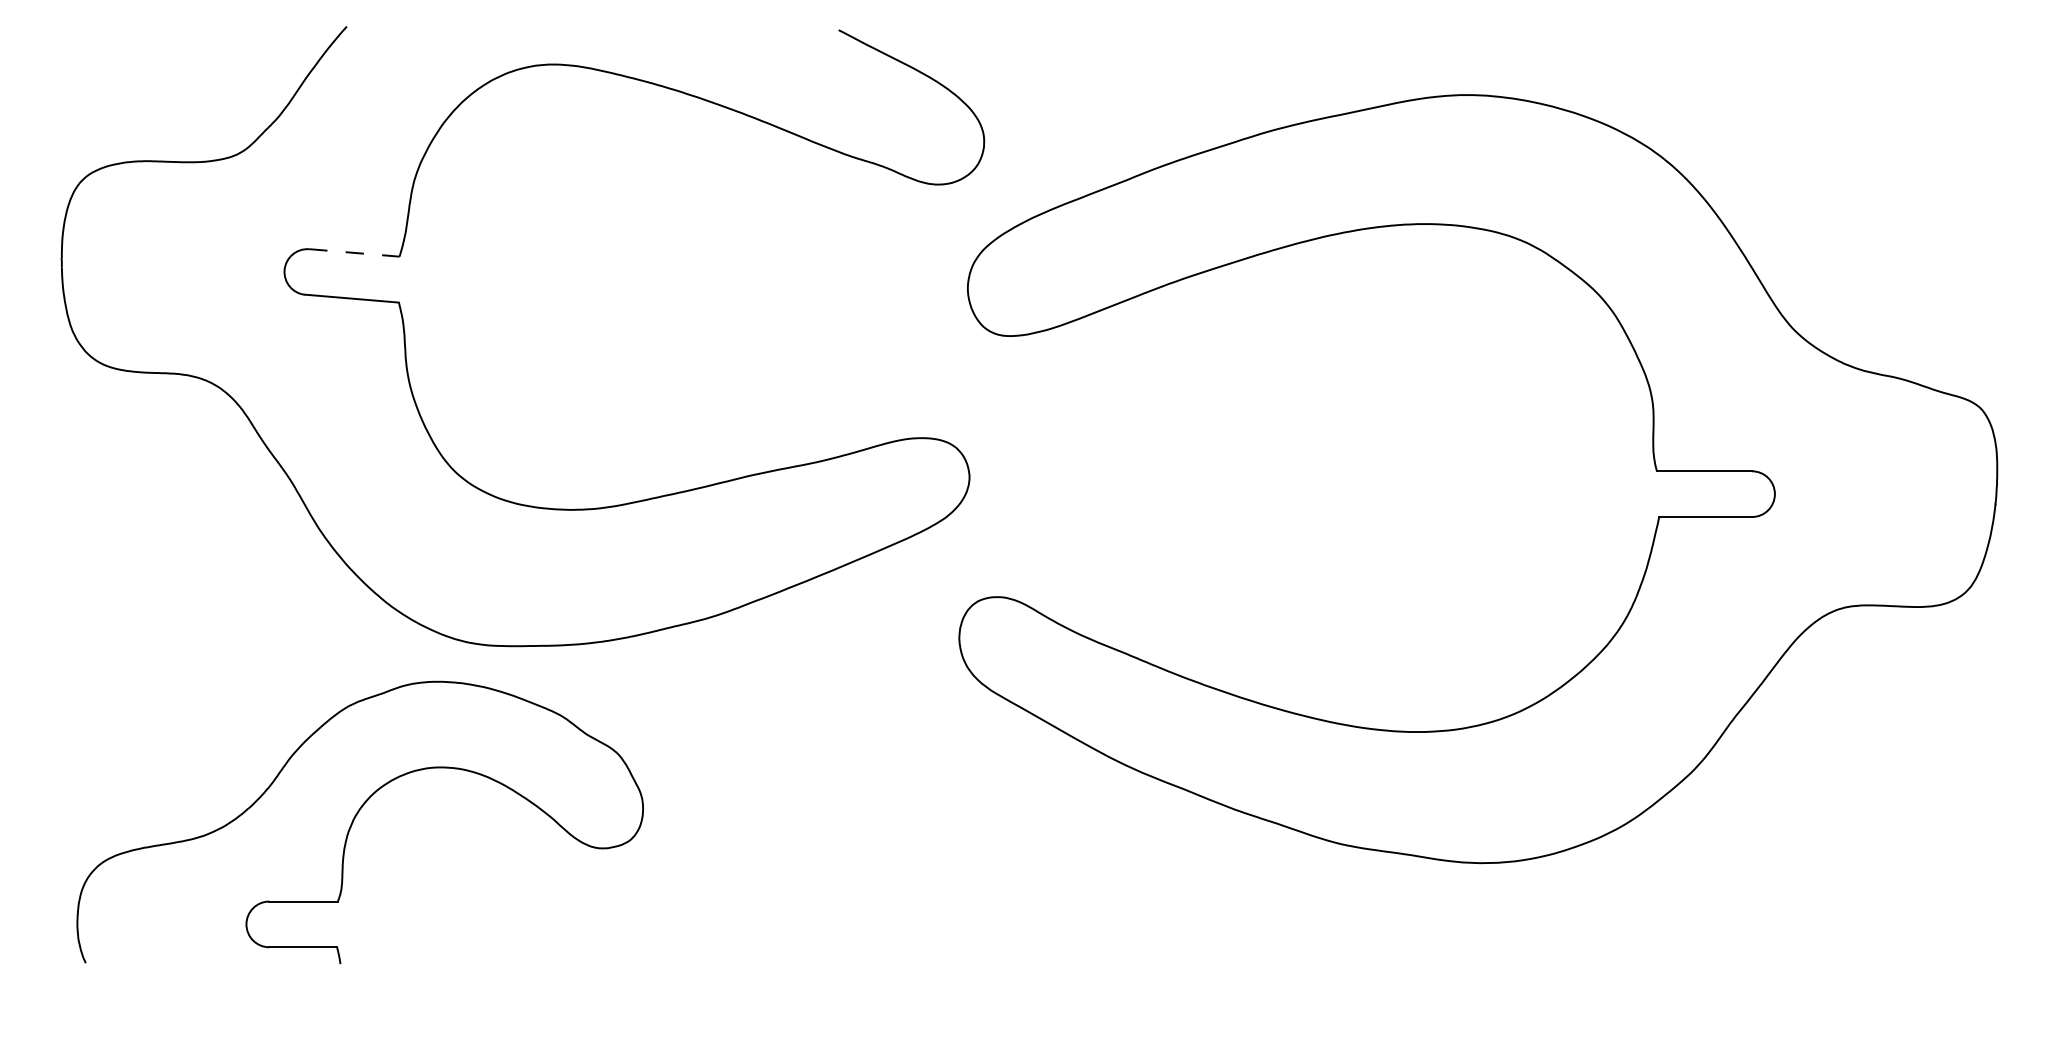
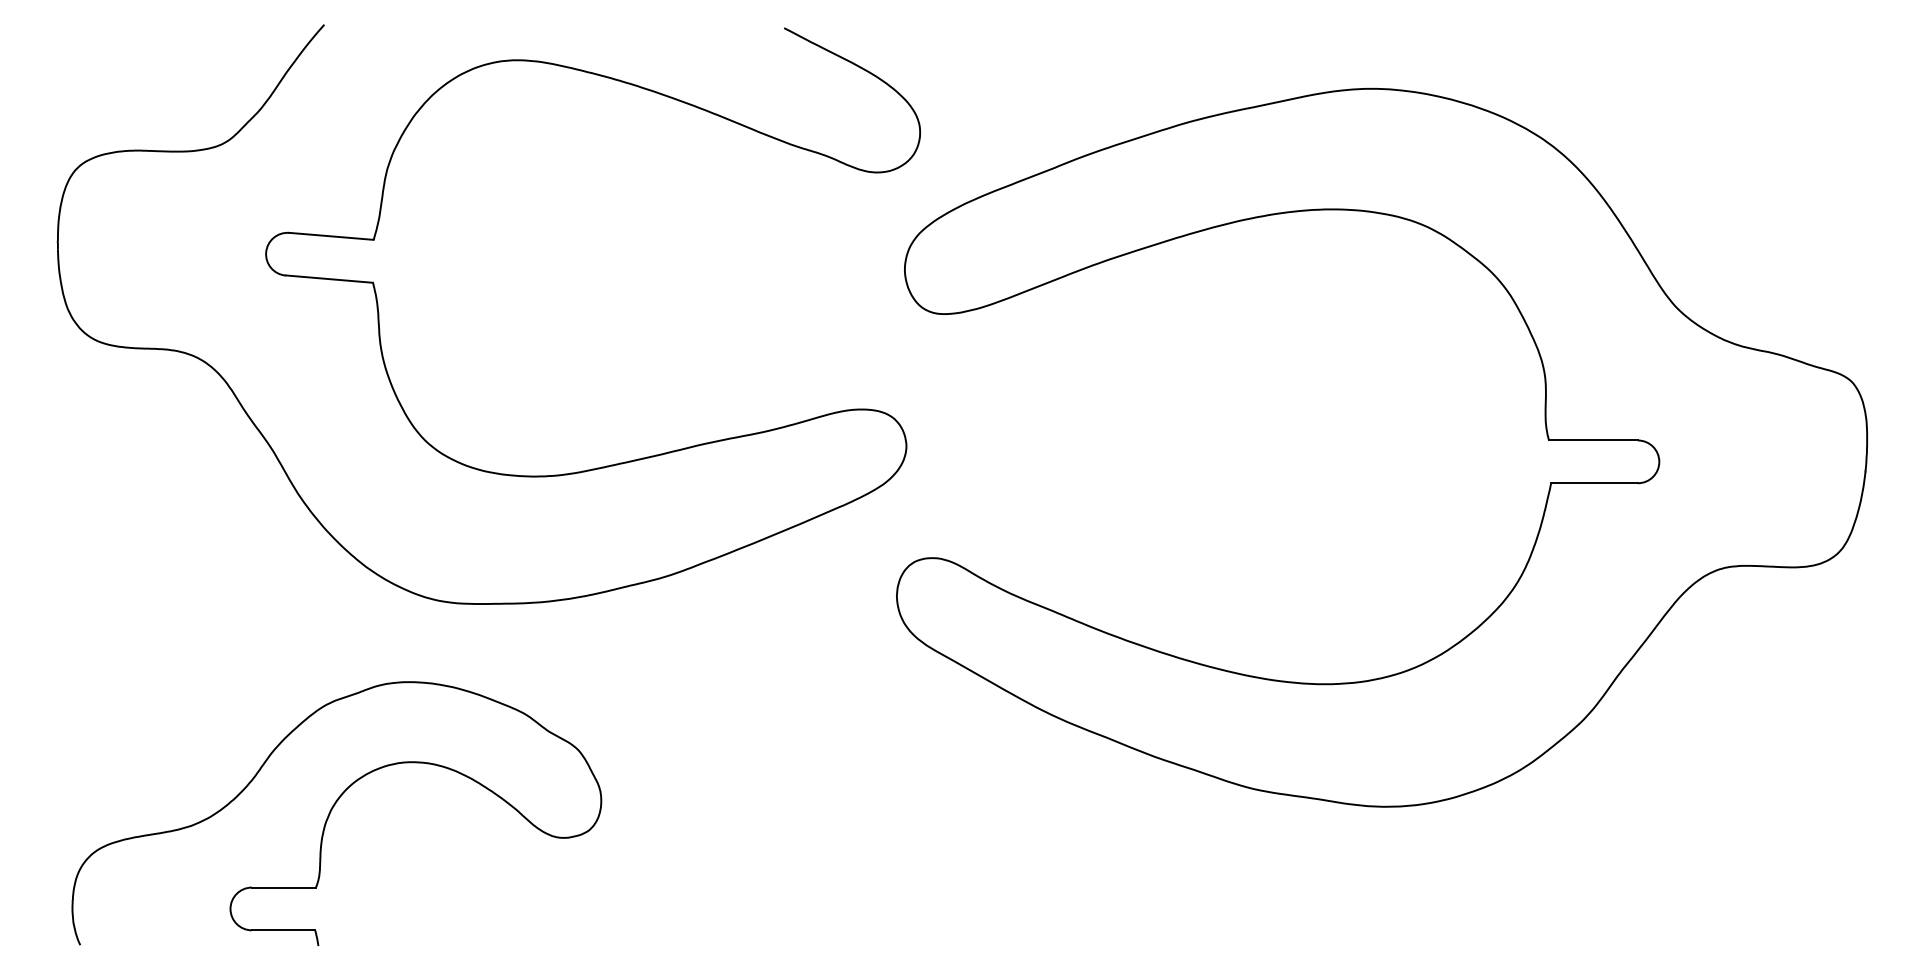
line: (354, 252) -> (331, 235), dashed -> solid
part: (359, 822) -> (336, 813), moved

